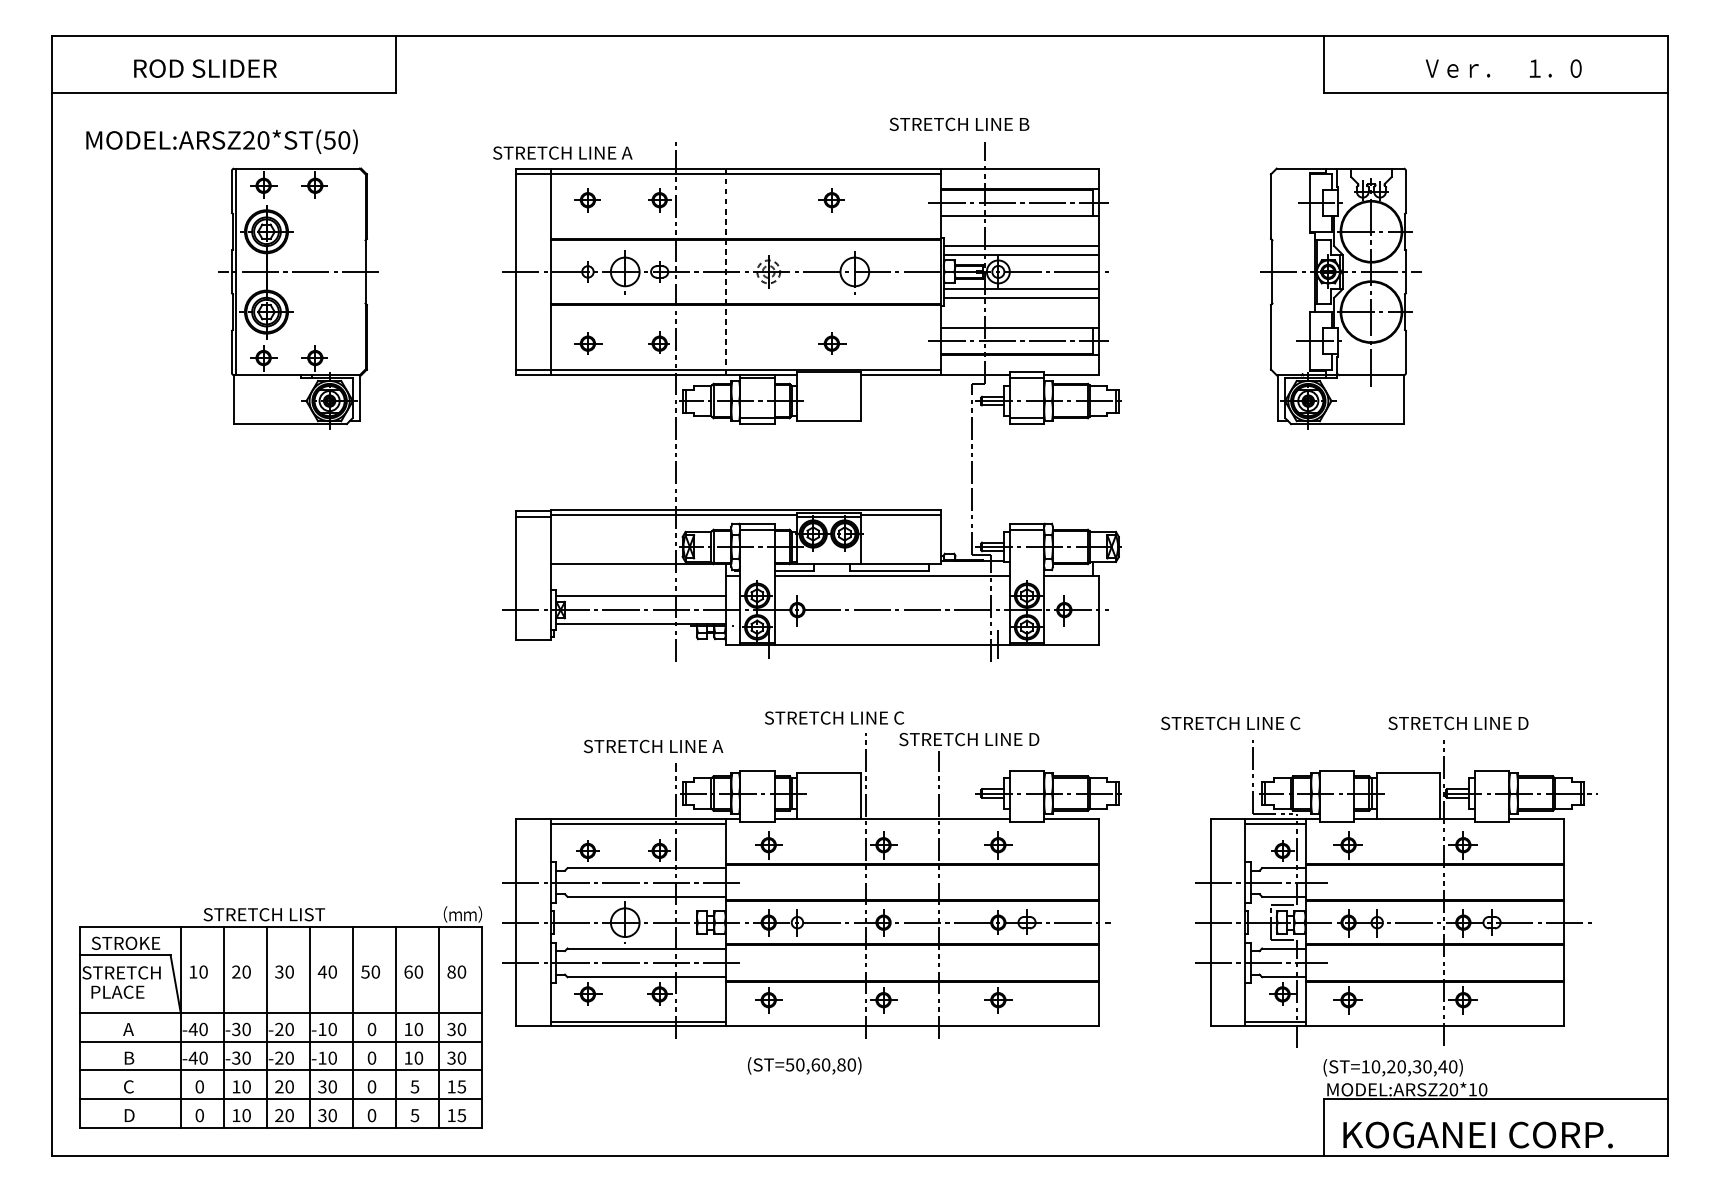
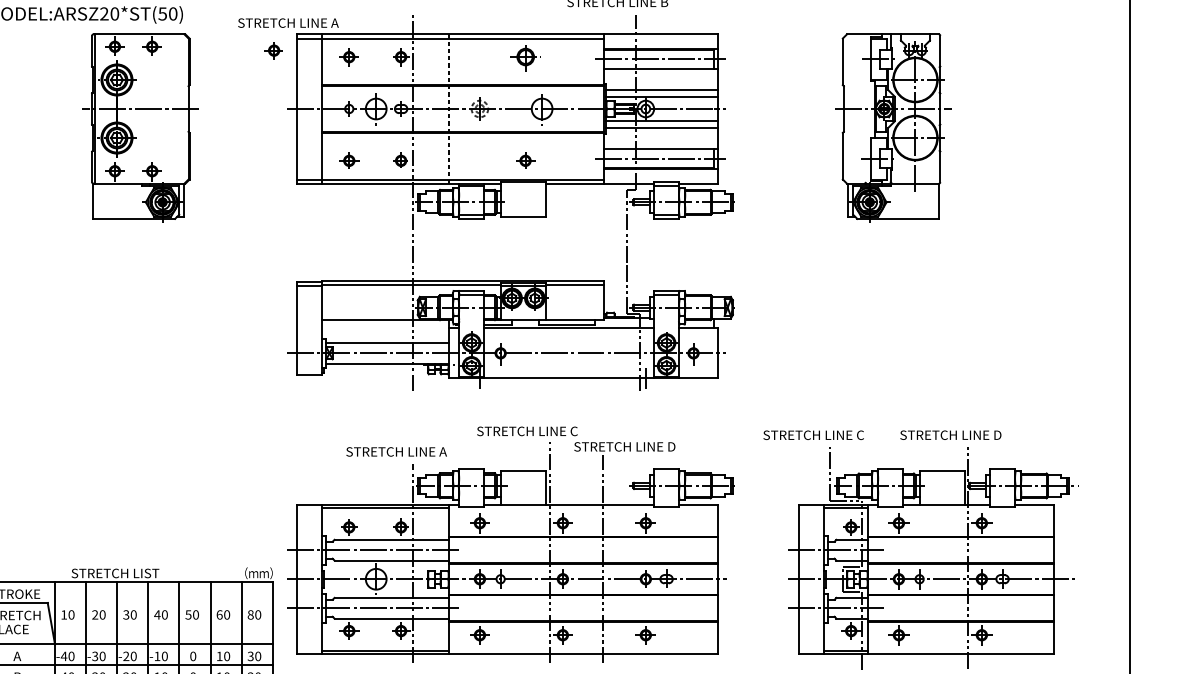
text: (562, 152) -> (288, 22), moved
part: (483, 191) -> (273, 50), added
part: (831, 200) -> (525, 57), size x1.6
text: (1458, 722) -> (950, 434), moved

